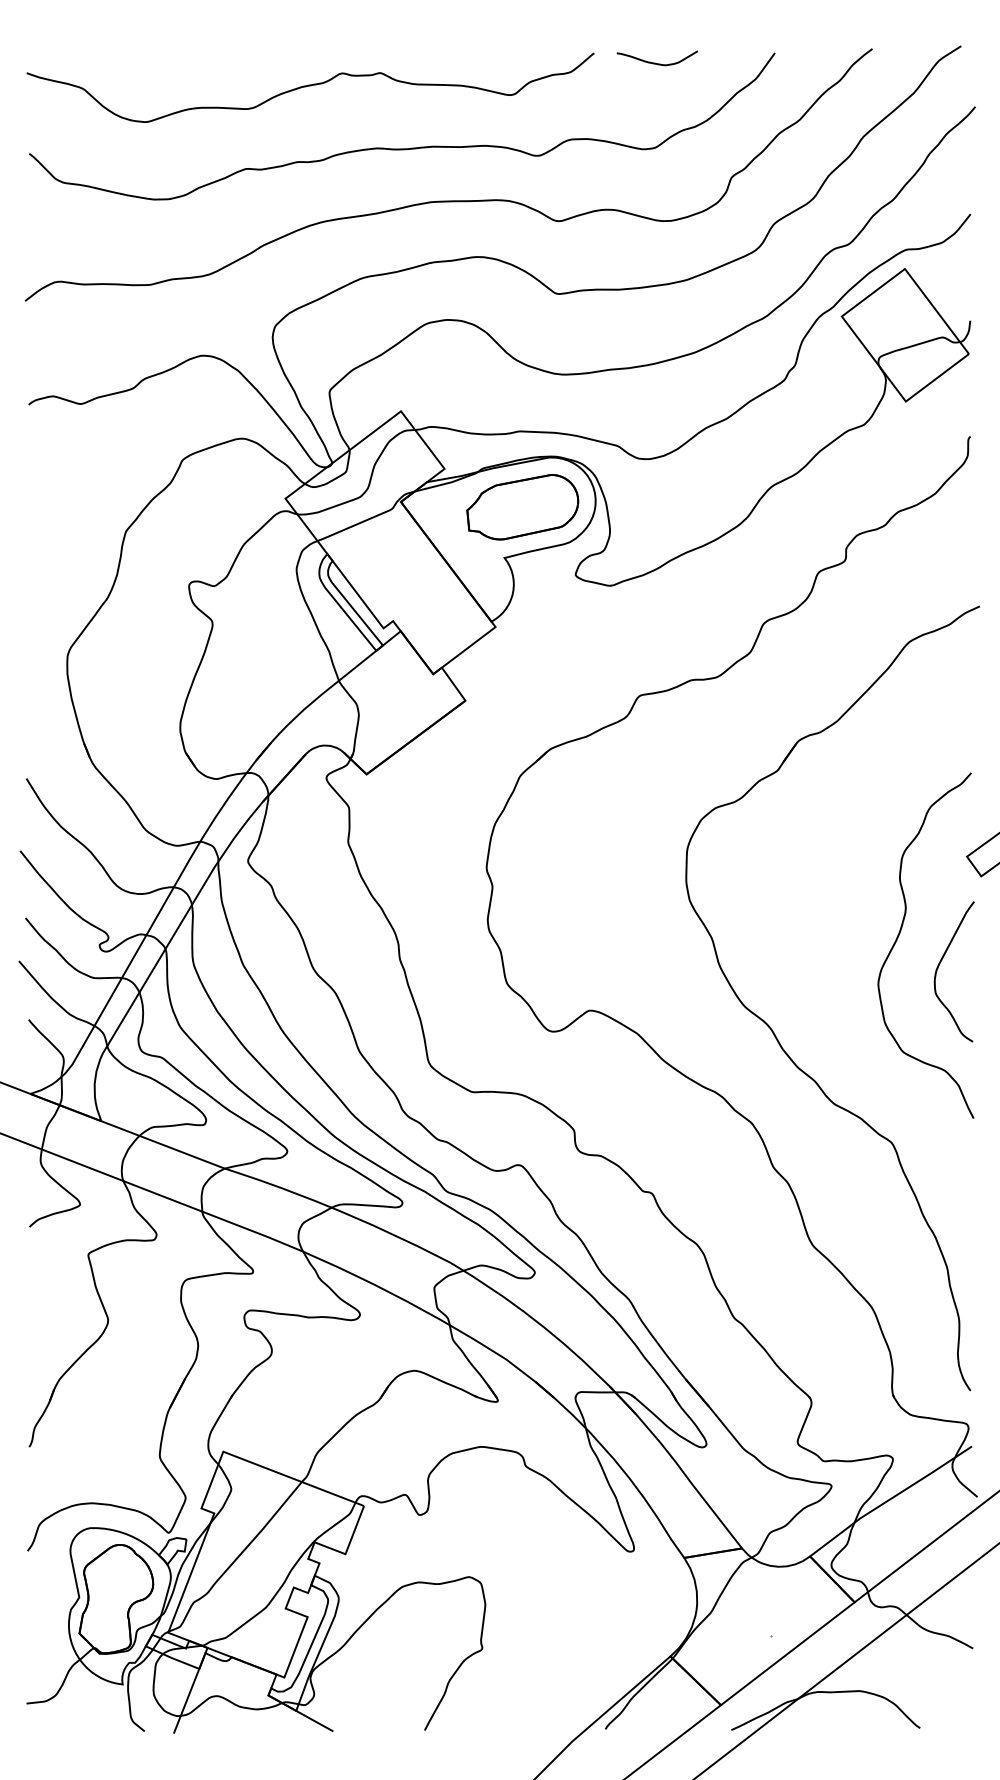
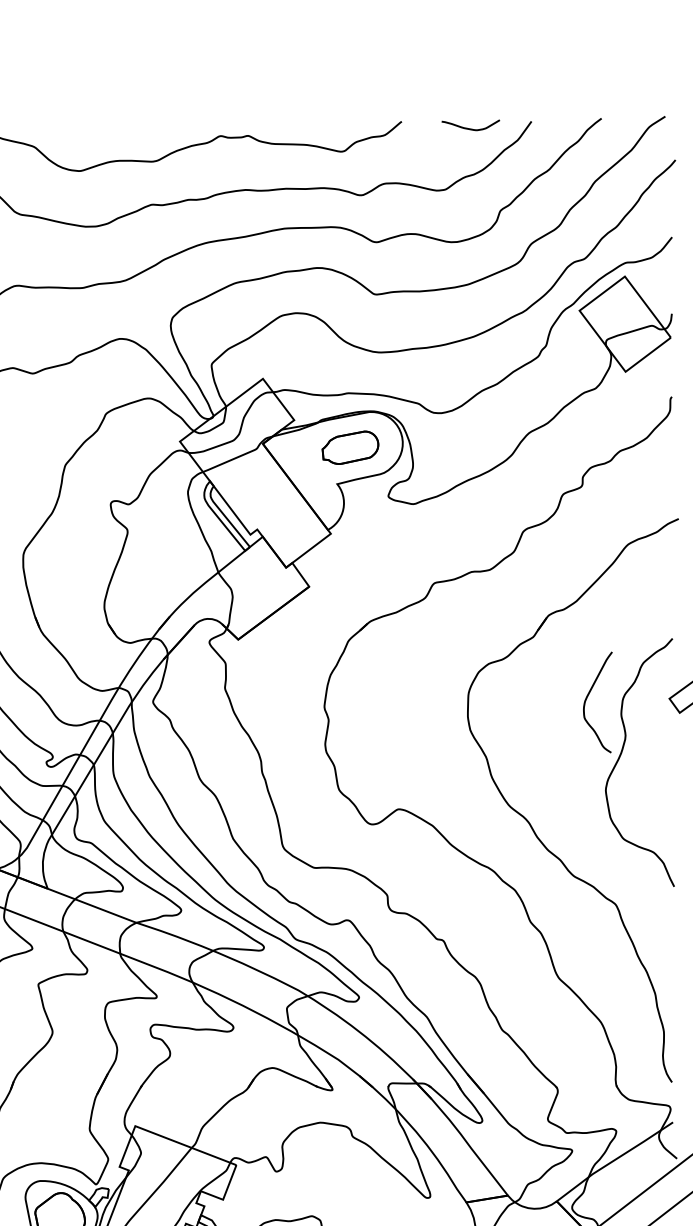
curve: (655, 62) -> (469, 128), moved
part: (522, 507) -> (350, 447), size x0.7
curve: (940, 964) -> (587, 697), moved

